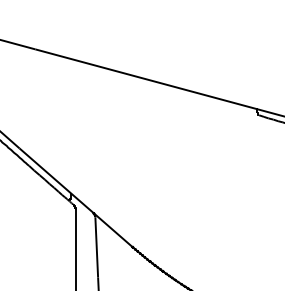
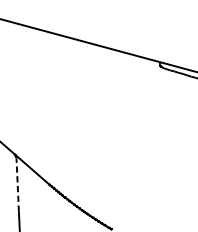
line: (96, 247) -> (17, 185), solid -> dashed

